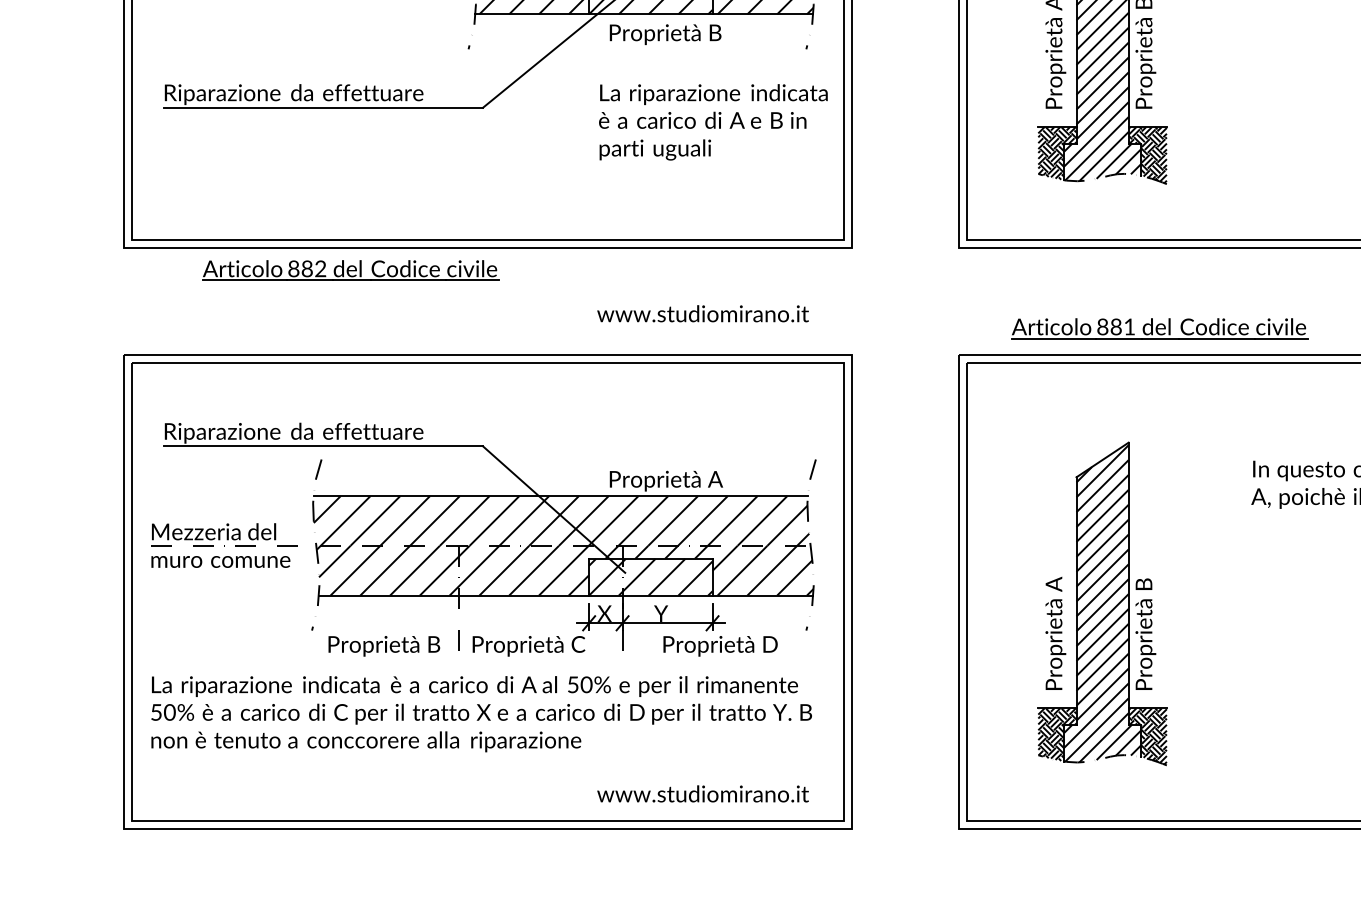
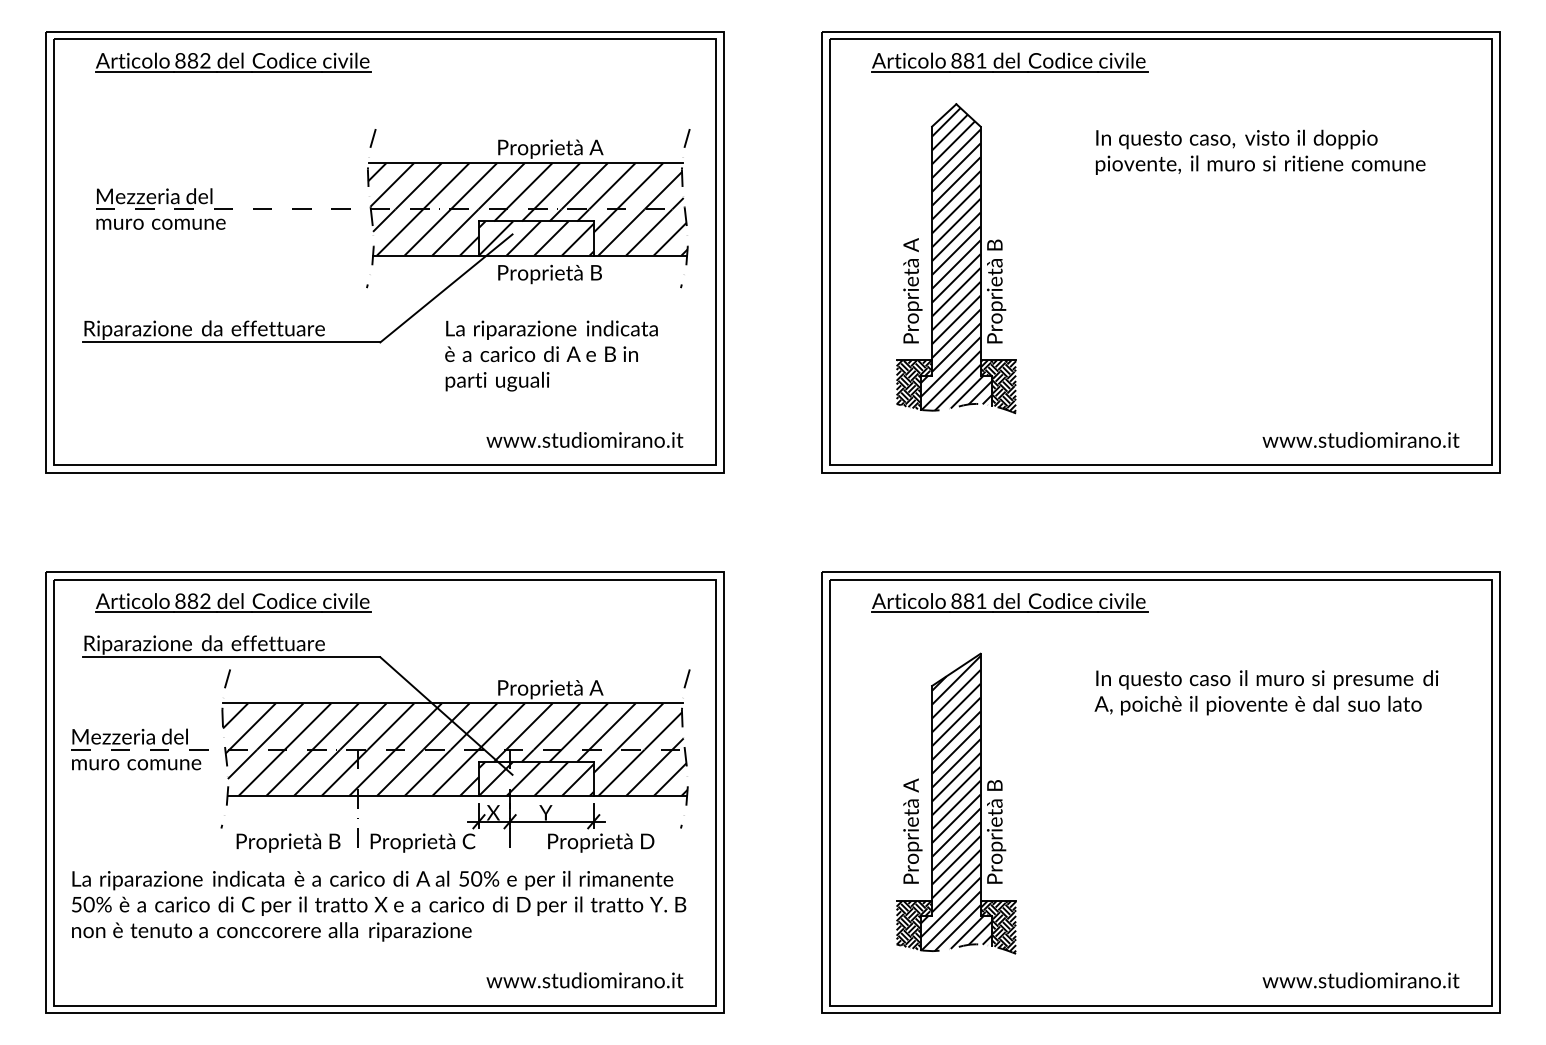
text: (713, 121) -> (551, 355), moved
part: (350, 270) -> (233, 602), moved
text: (702, 313) -> (584, 439), moved
part: (1159, 328) -> (1009, 602), moved

